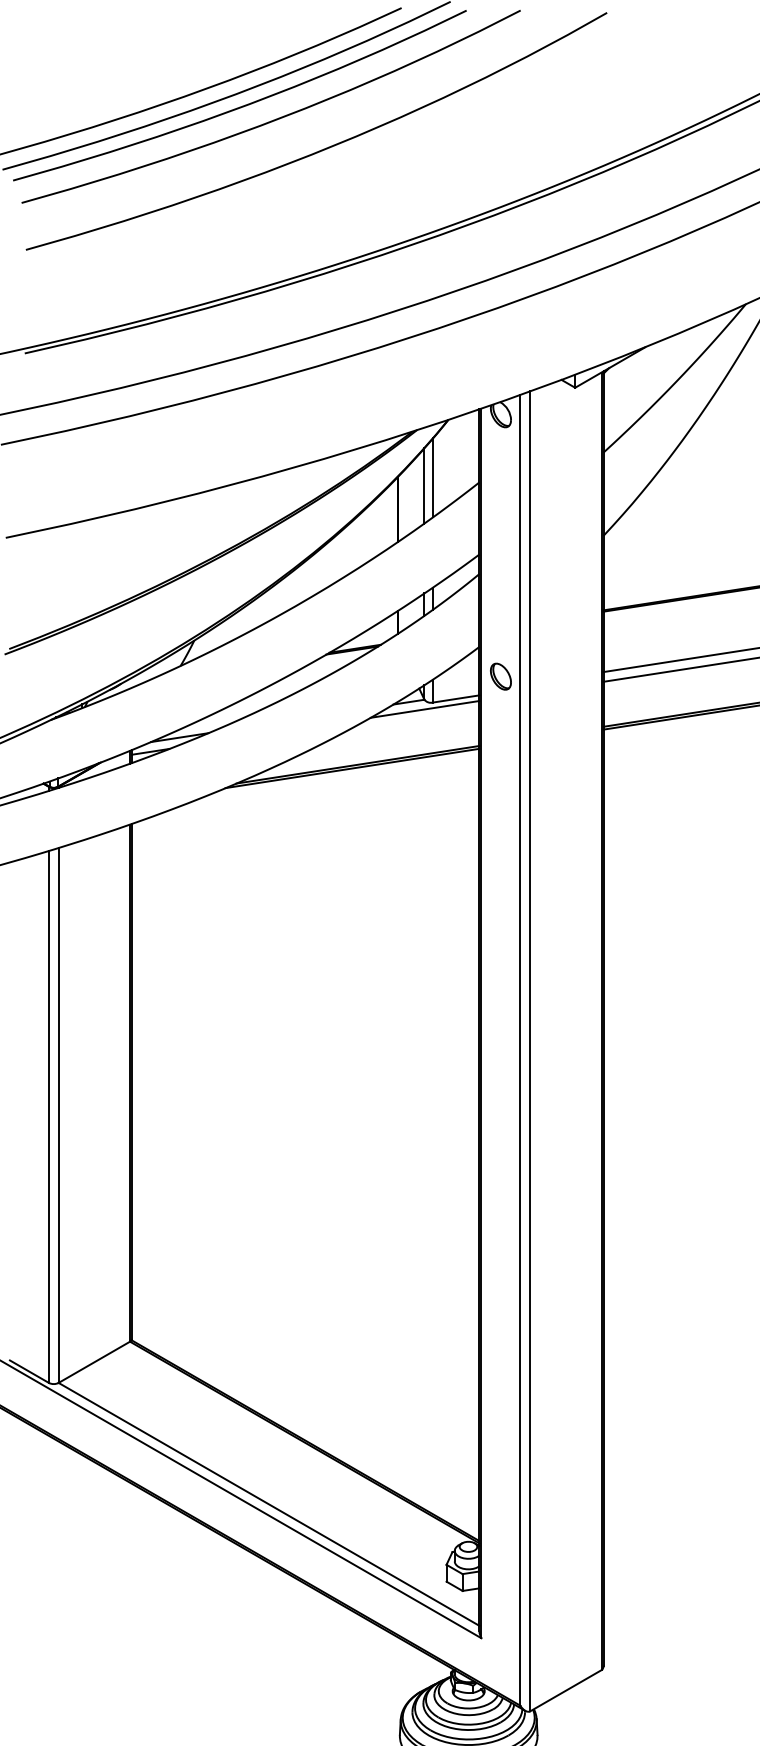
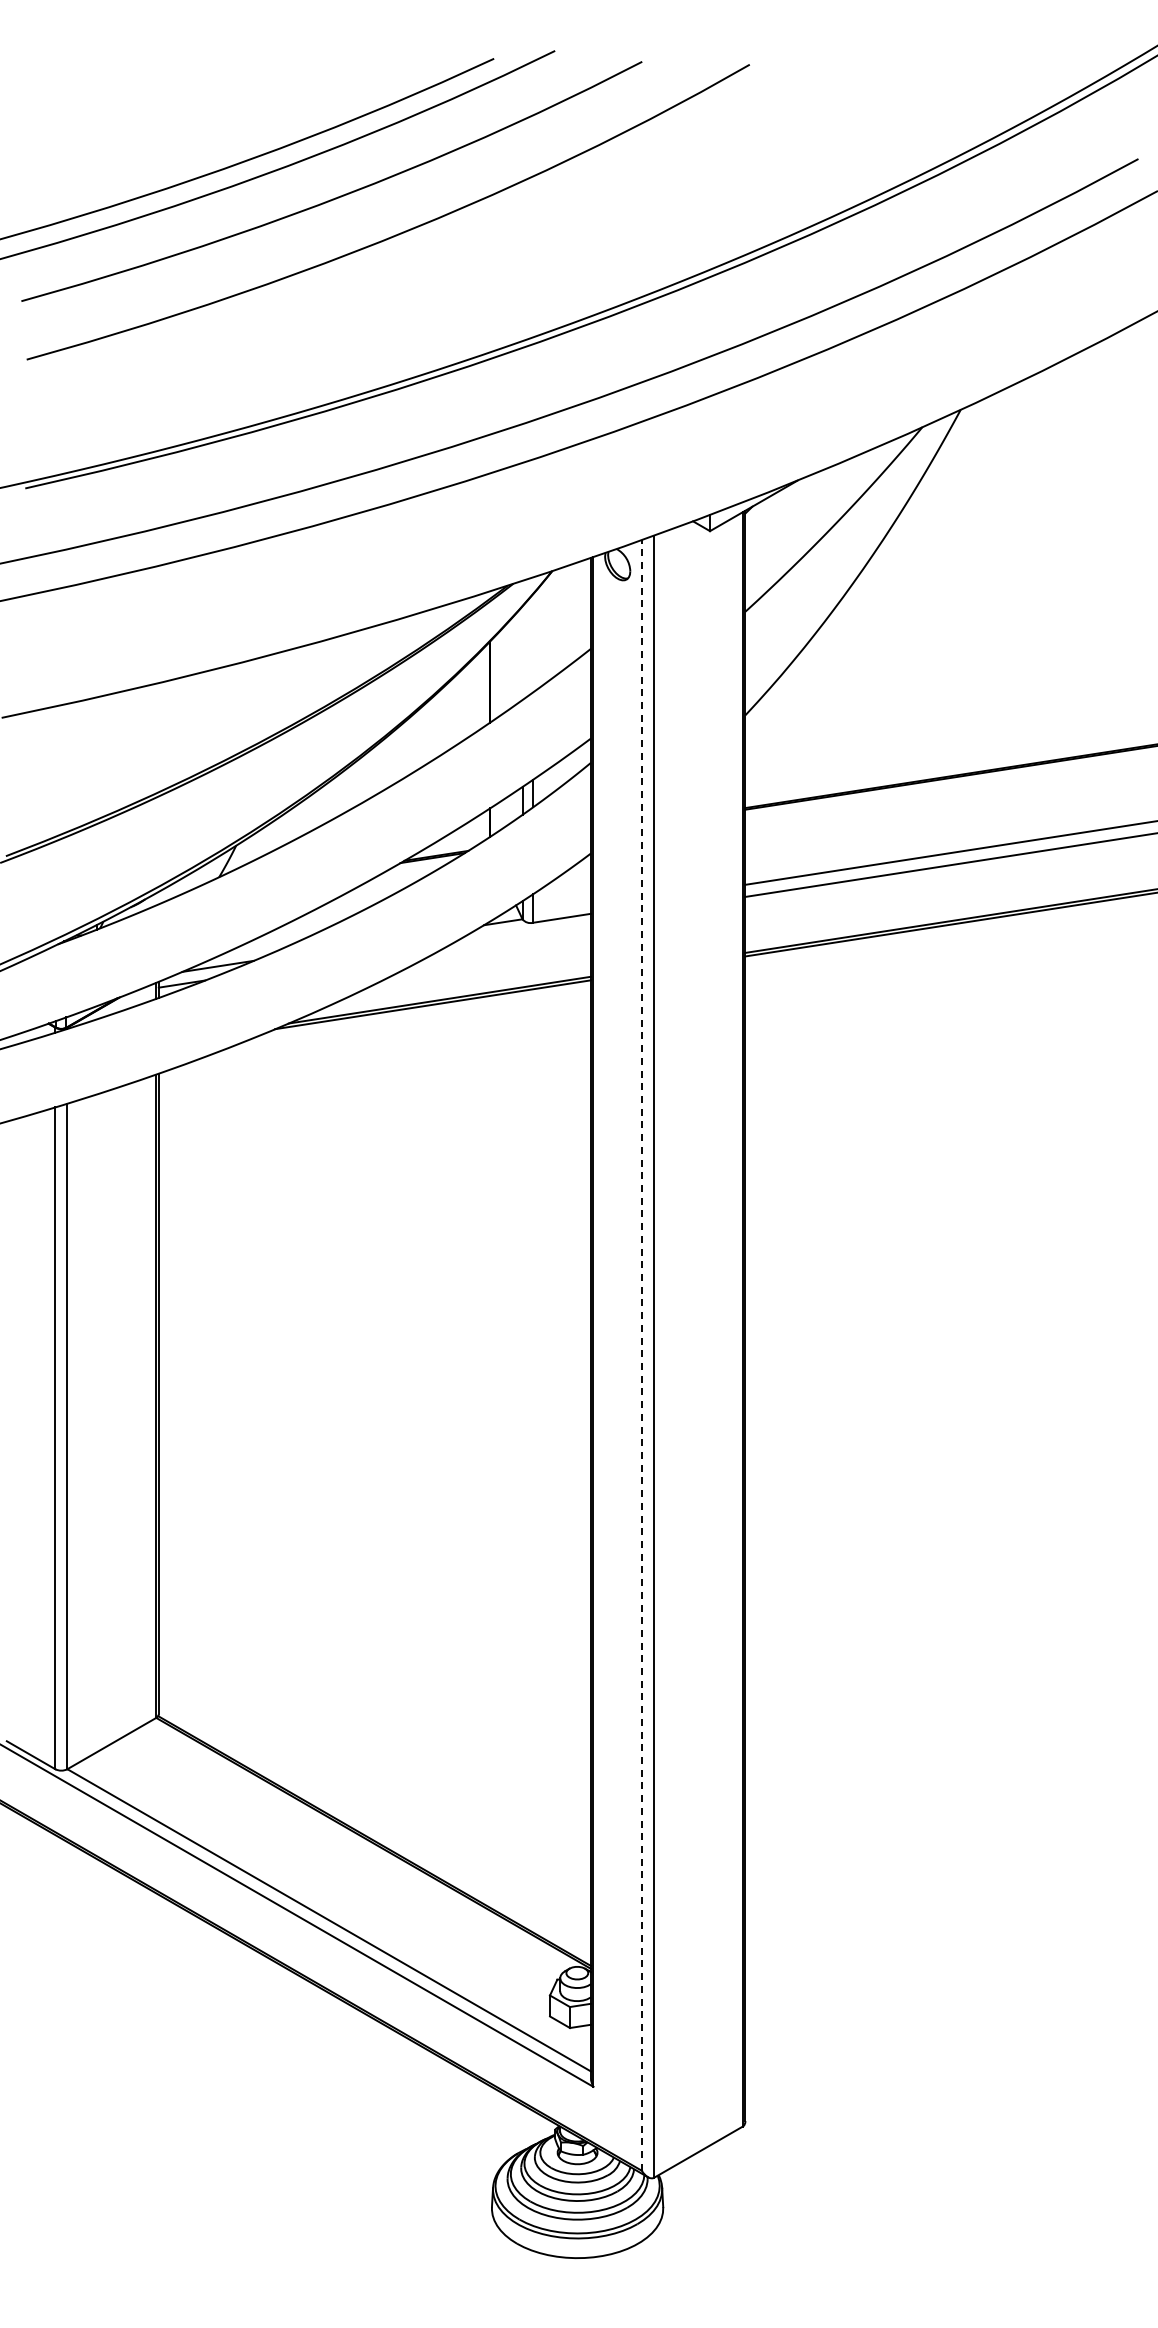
curve: (241, 105) -> (295, 180), removed
line: (433, 478) -> (533, 643), removed
line: (424, 486) -> (522, 653), removed
part: (500, 676) -> (617, 890), removed
line: (424, 708) -> (522, 930), removed
line: (520, 1049) -> (641, 1354), solid -> dashed

